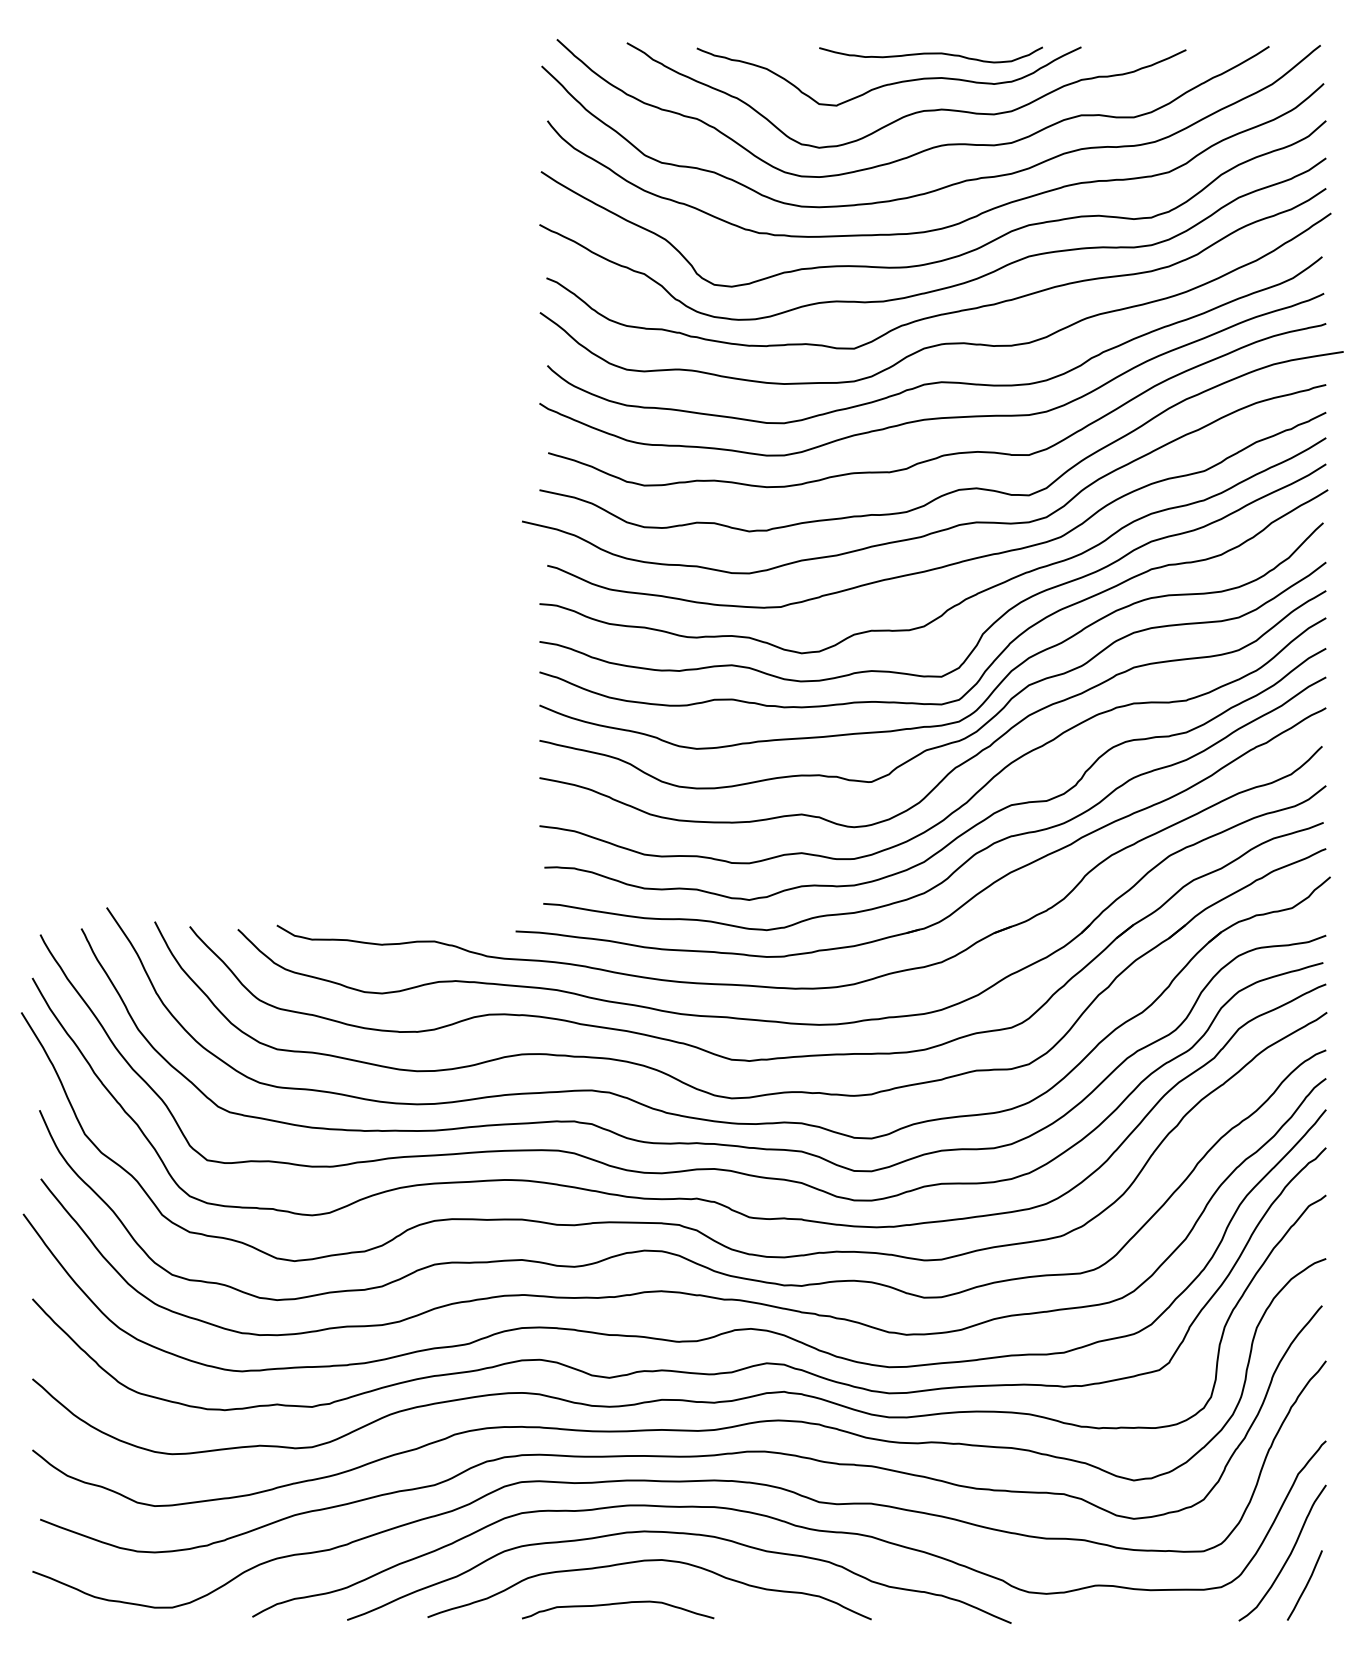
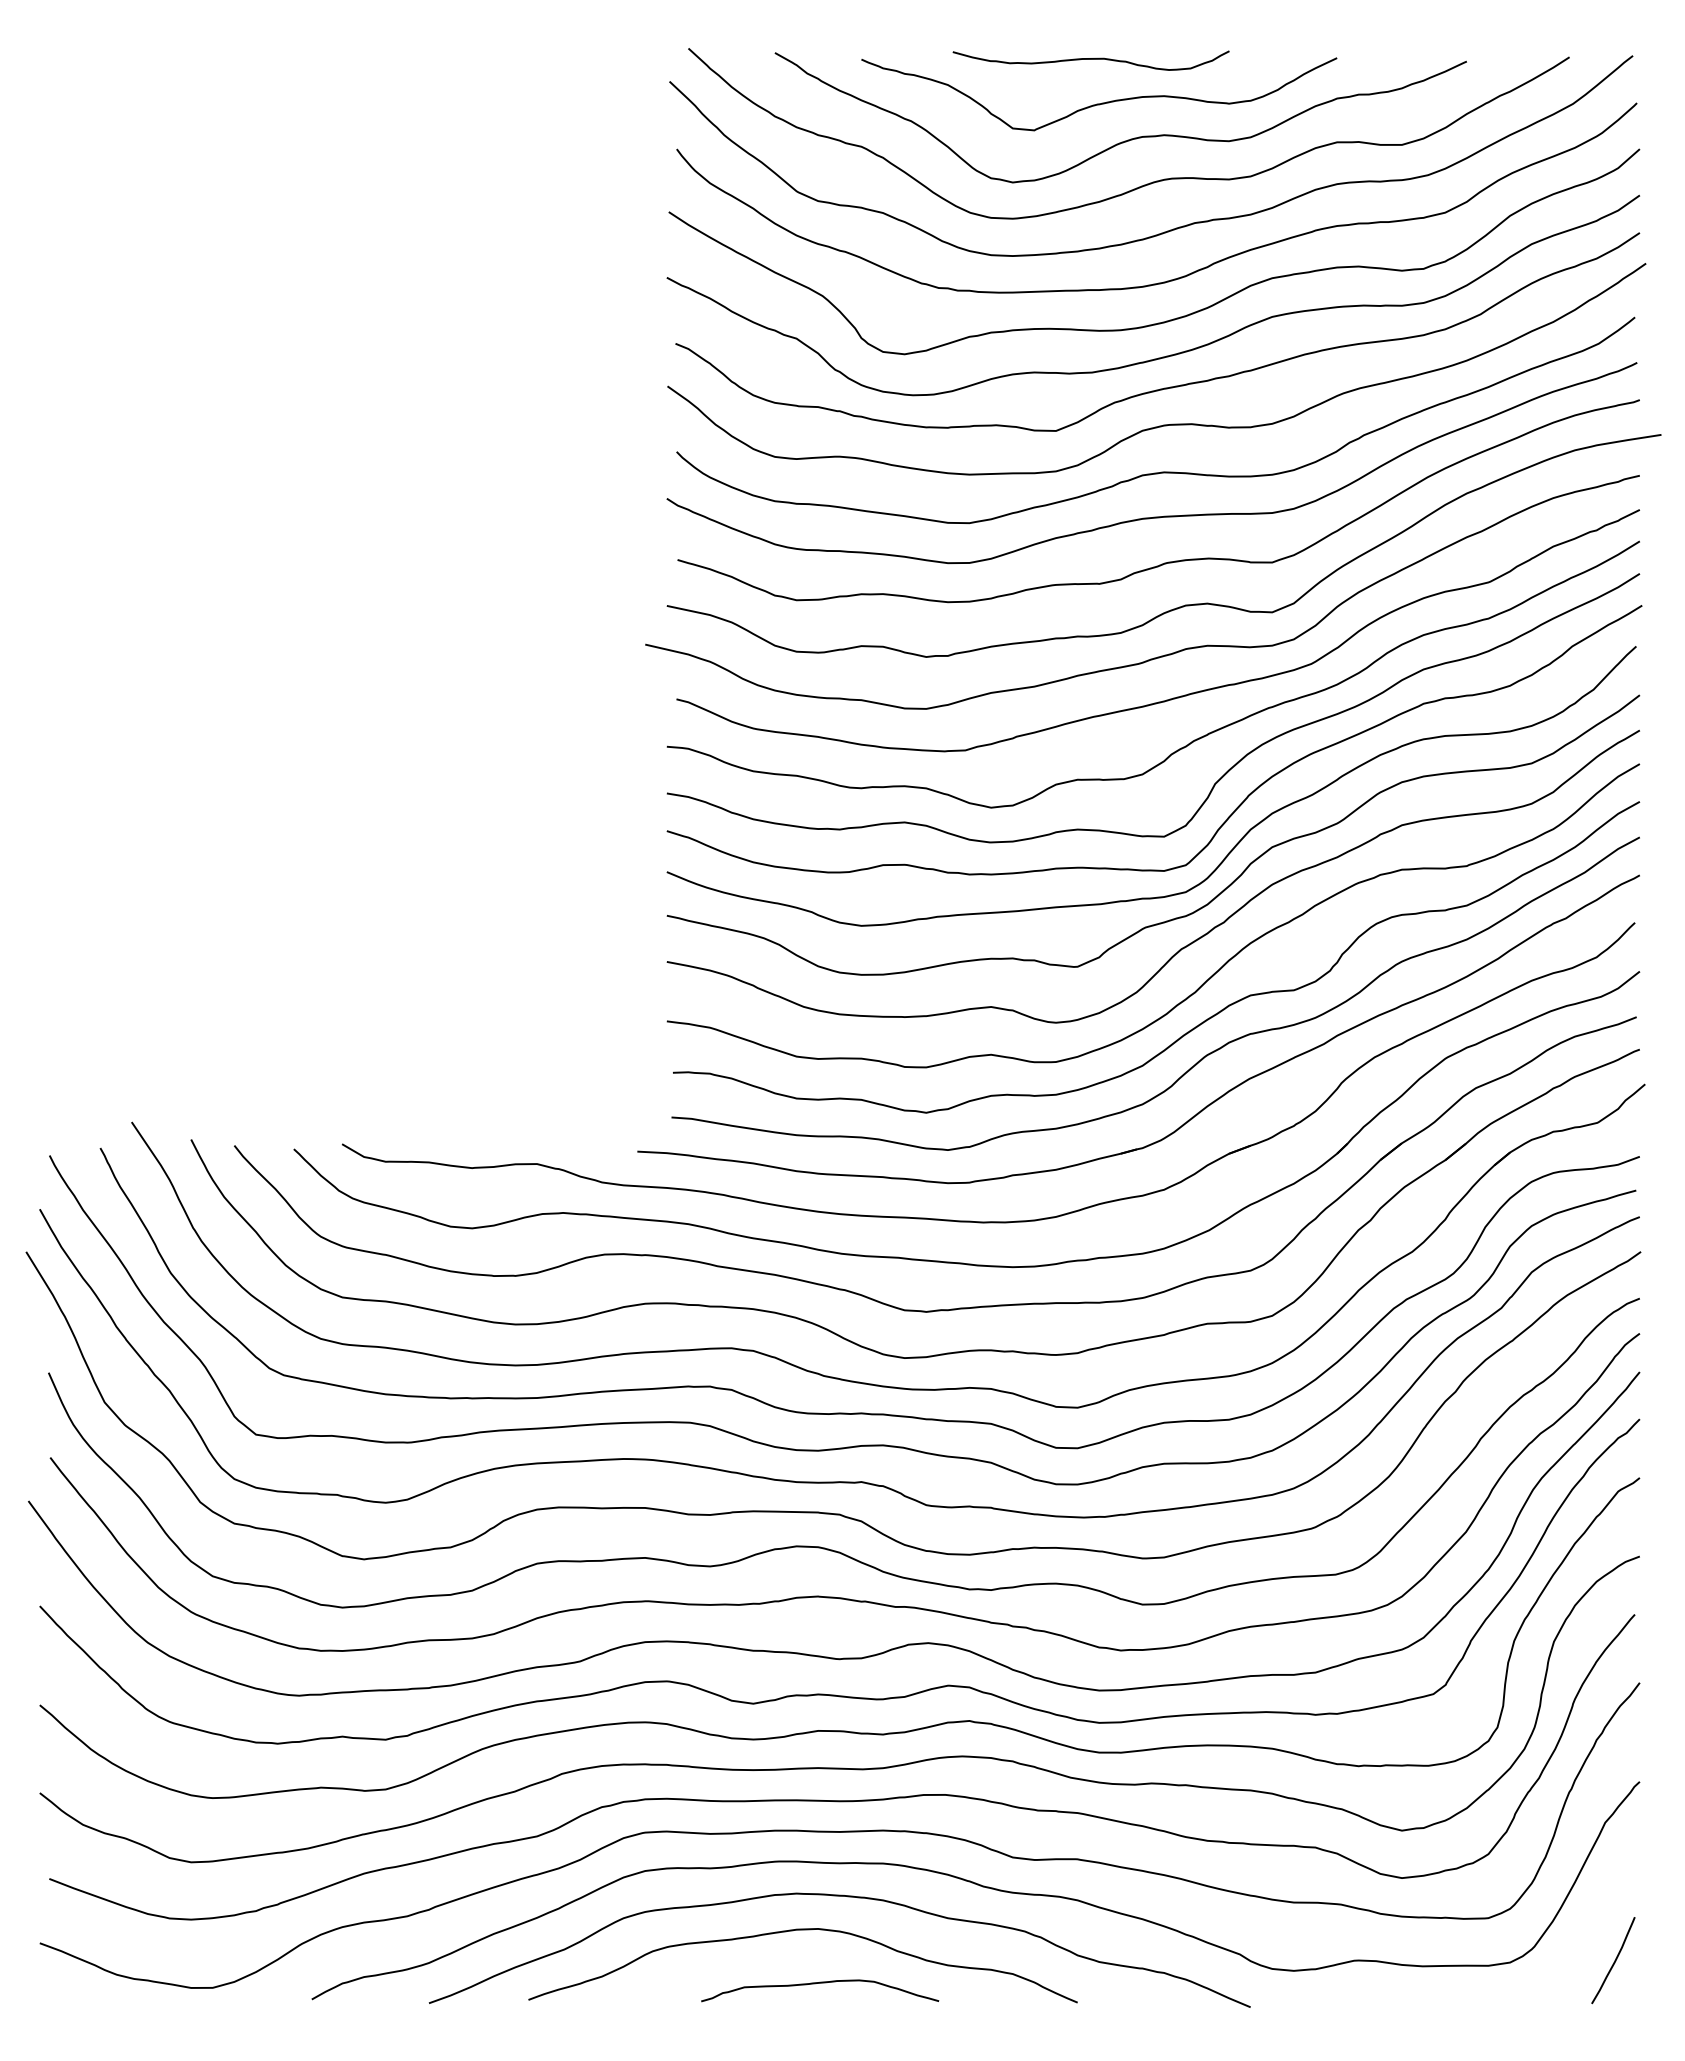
curve: (930, 54) -> (1090, 59), moved
curve: (1288, 1555) -> (1593, 1923), removed
curve: (618, 1604) -> (820, 1983), moved

